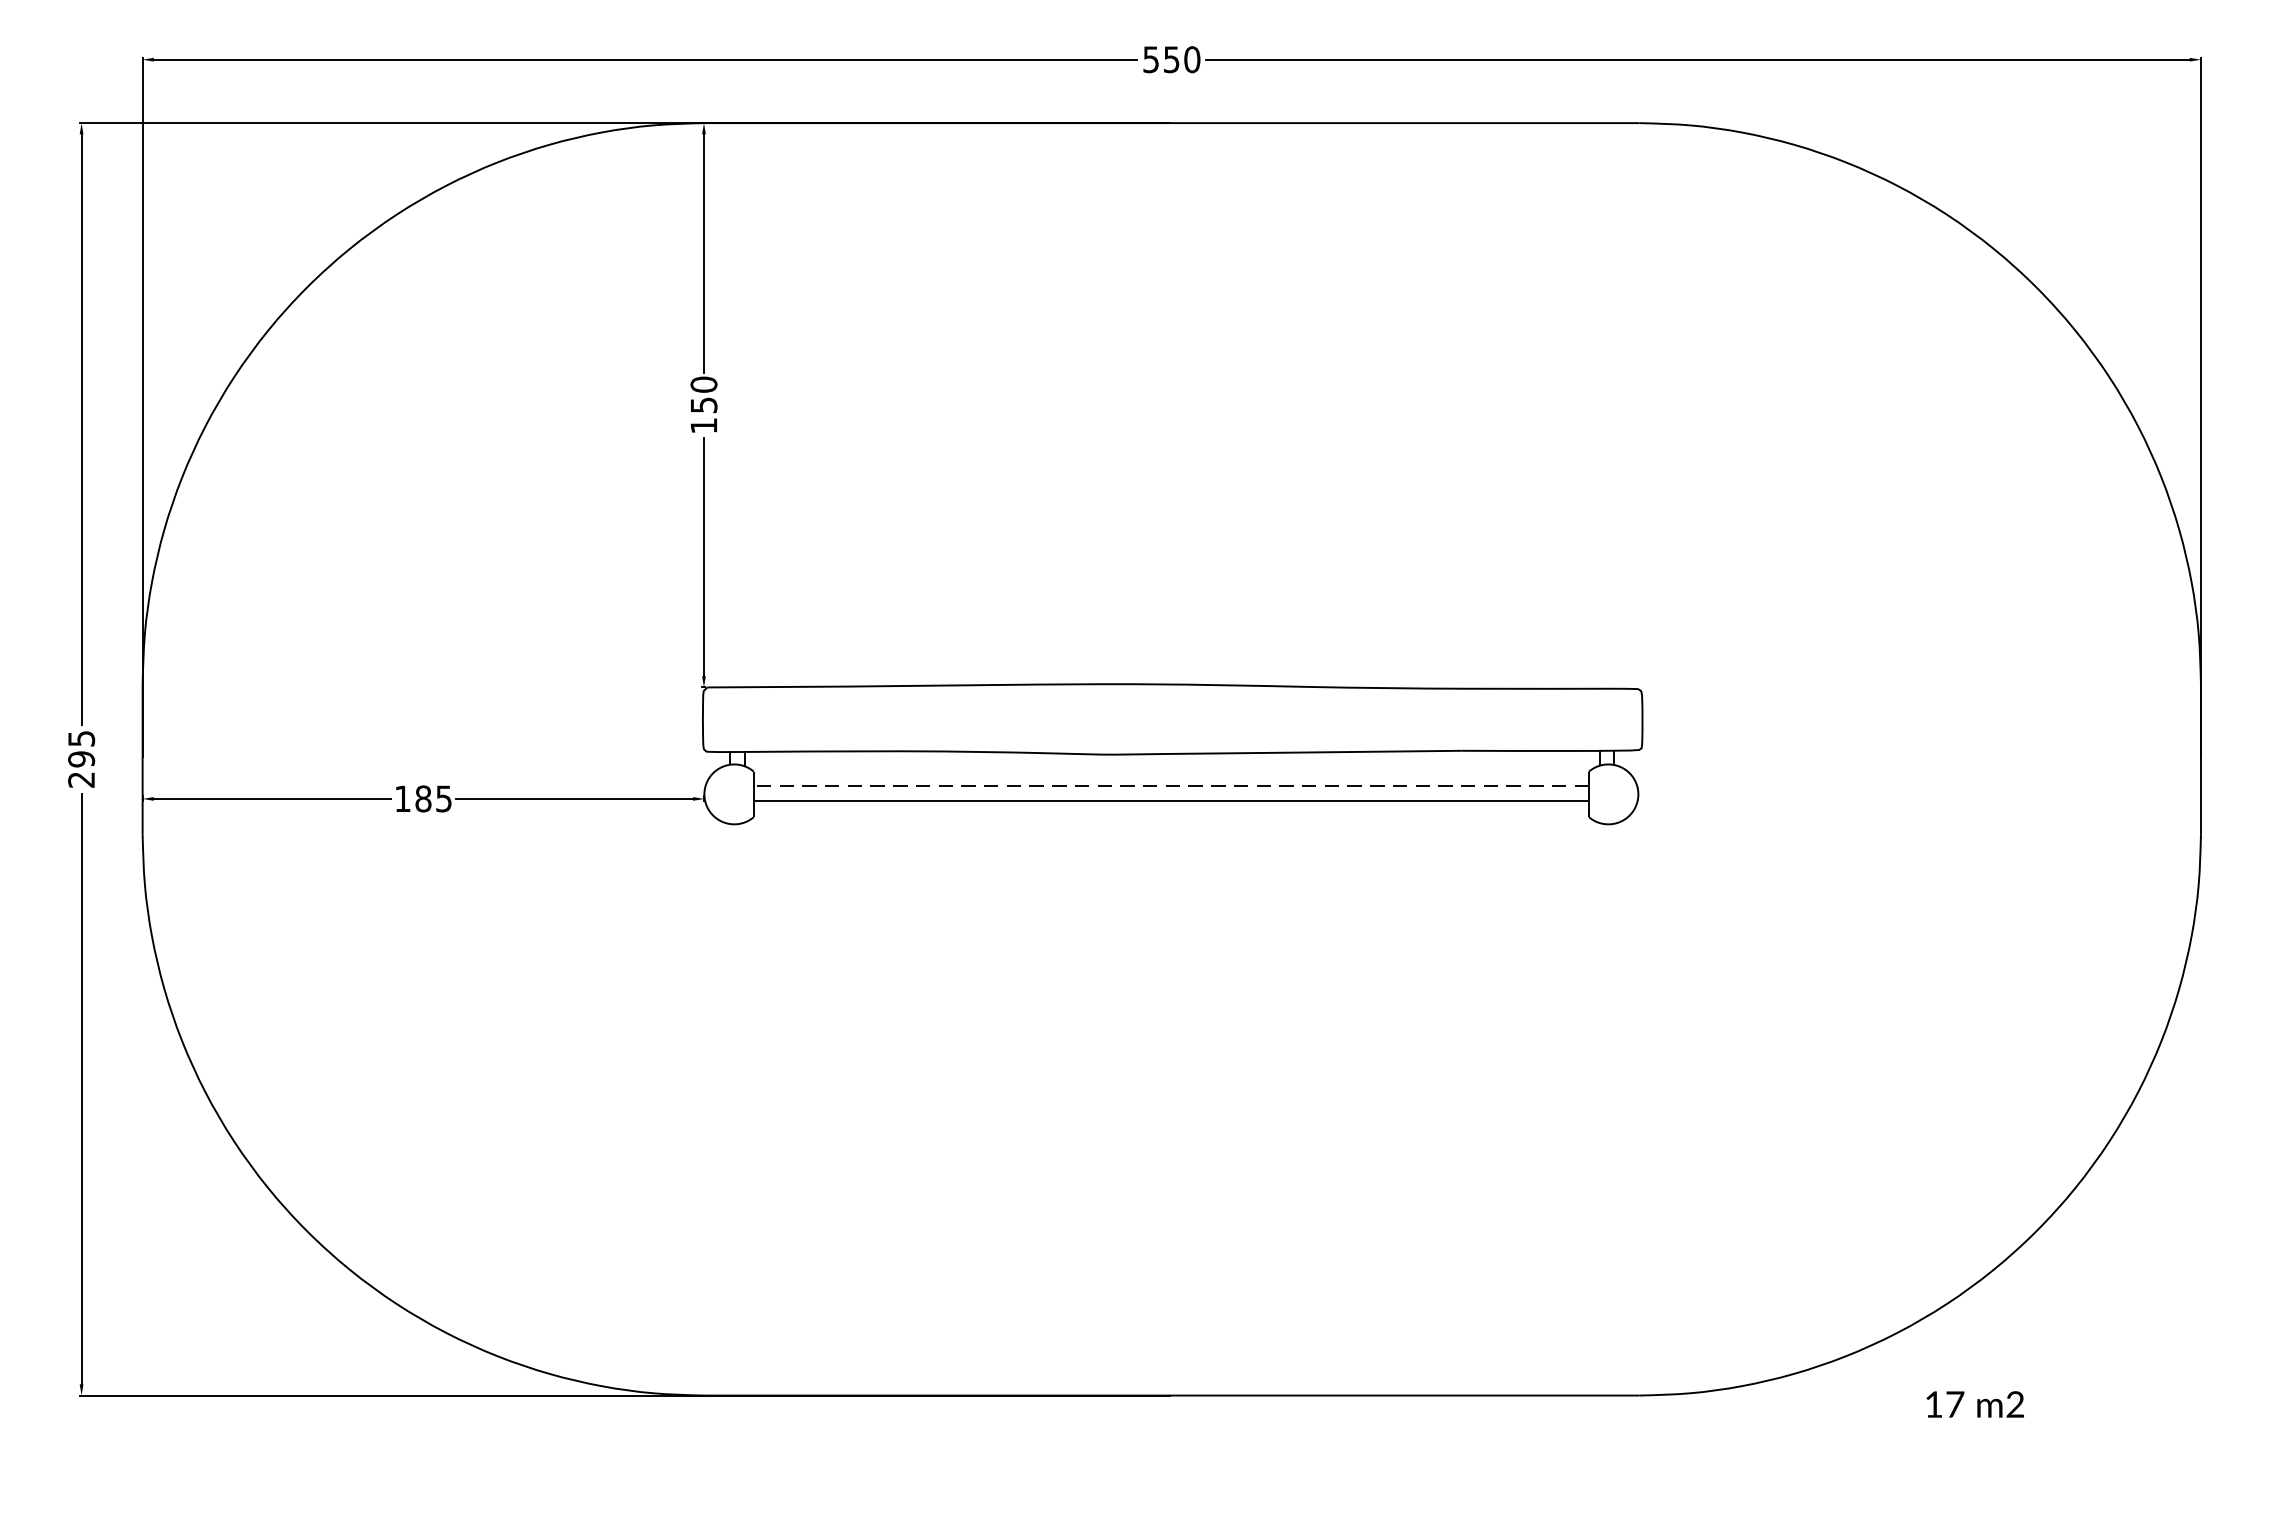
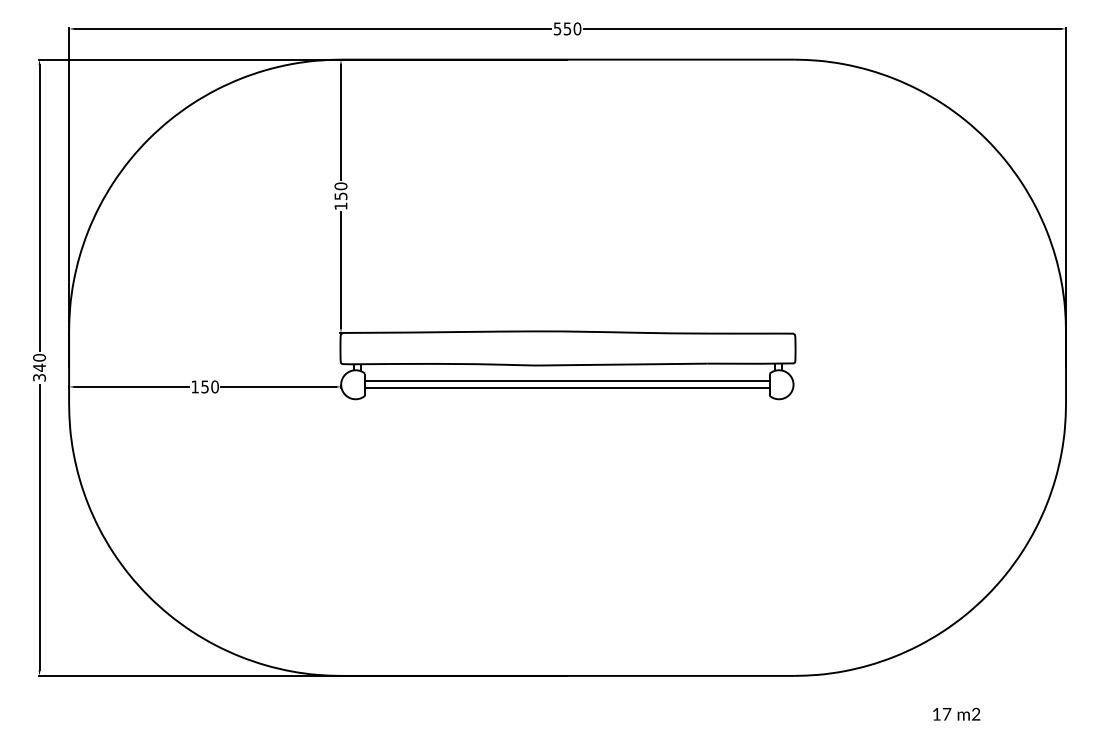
text: (81, 758) -> (39, 367), 295 -> 340
line: (1169, 785) -> (566, 380), dashed -> solid
text: (432, 797) -> (209, 386), 185 -> 150
text: (1974, 1402) -> (956, 713), moved

